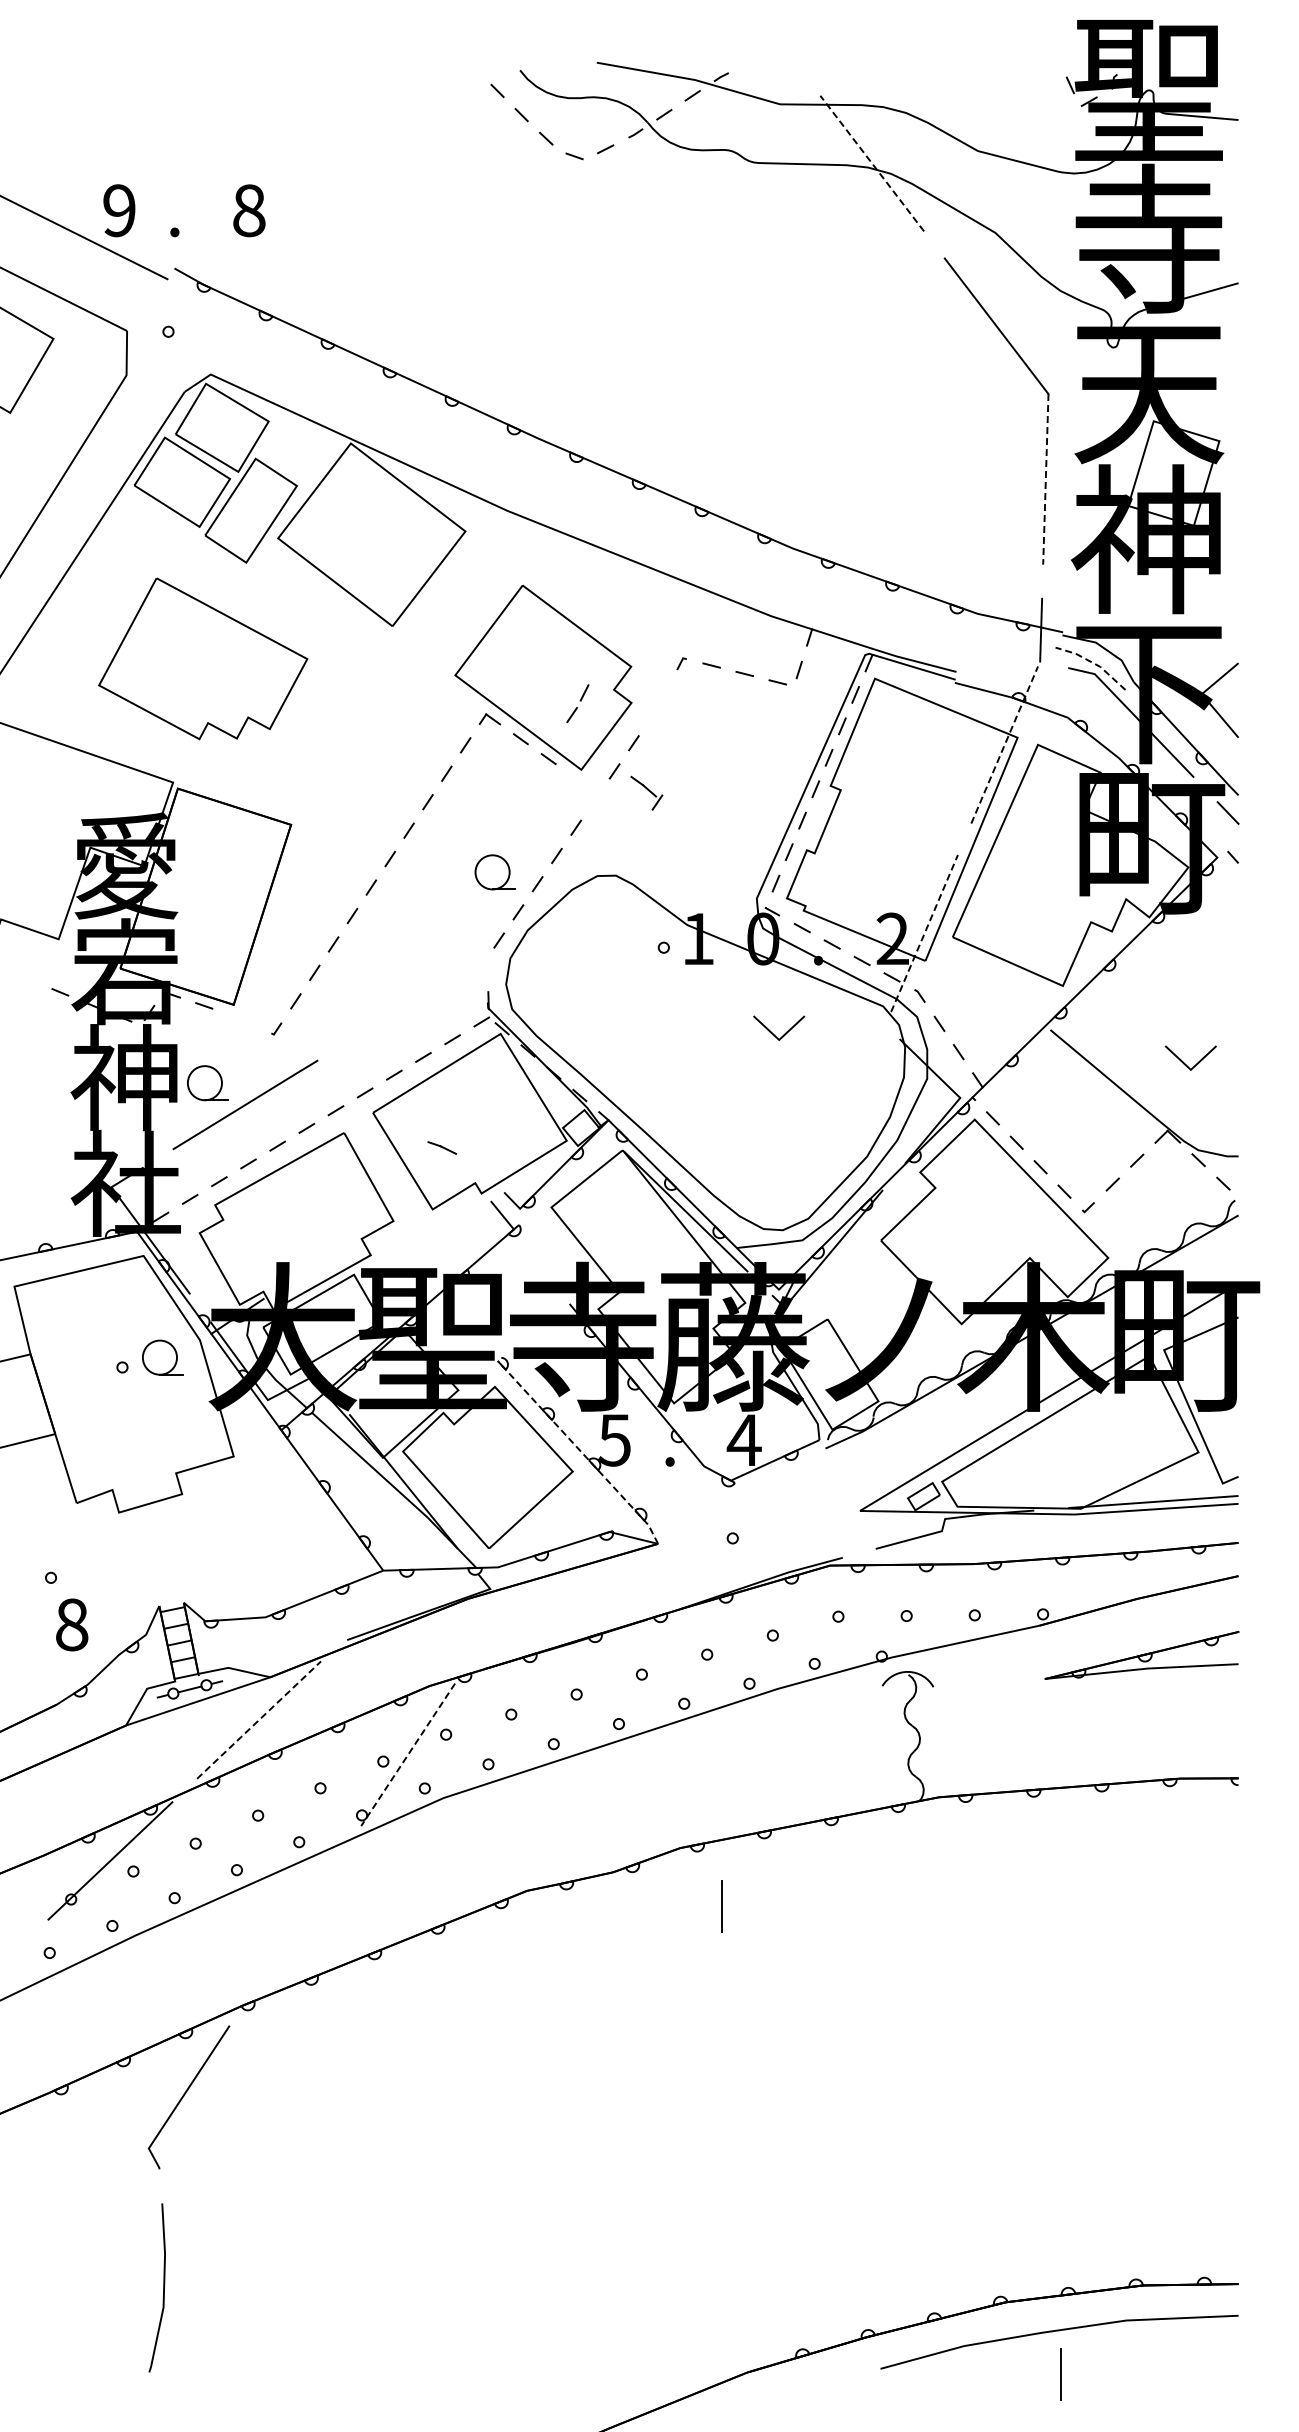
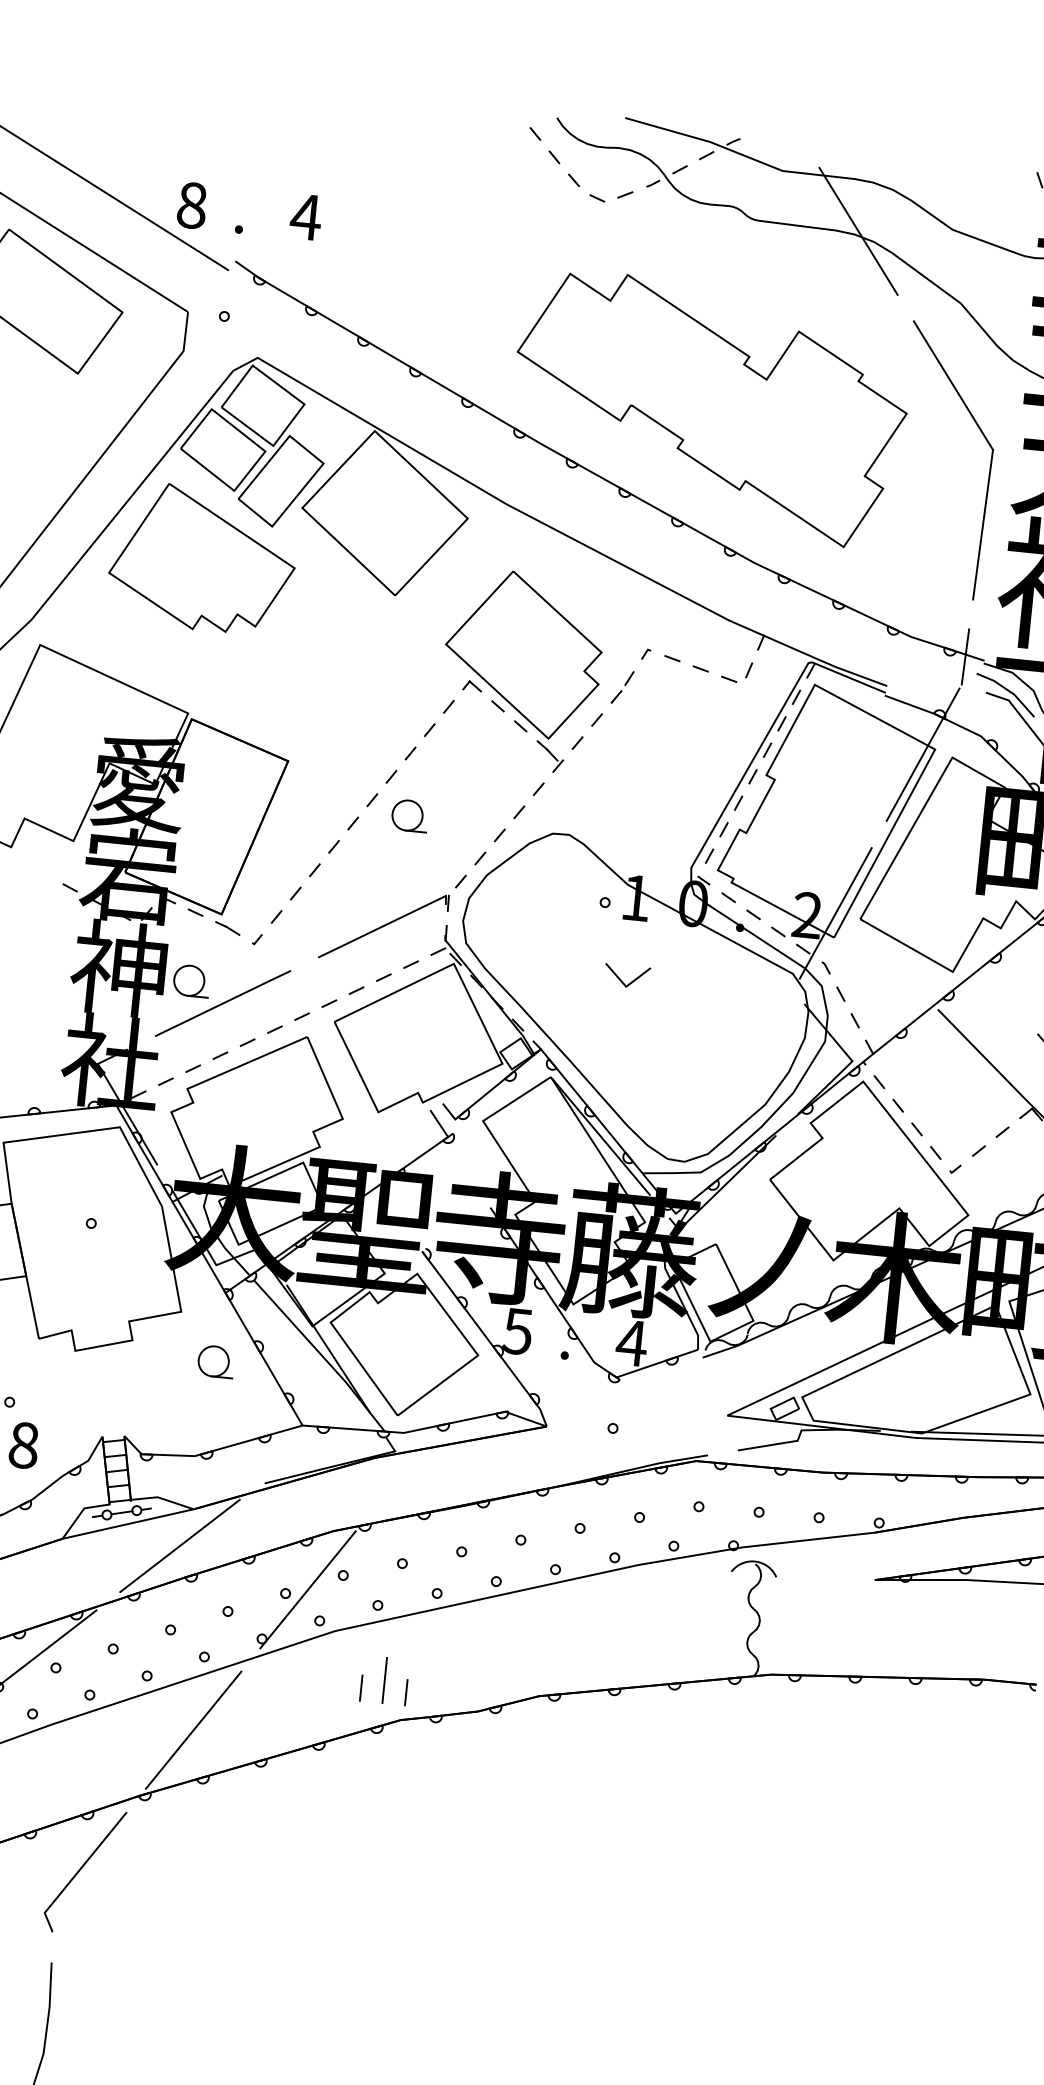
line: (872, 163) -> (858, 231), dashed -> solid
text: (119, 210) -> (192, 205), 9 -> 8
text: (248, 210) -> (305, 216), 8 -> 4
part: (724, 379) -> (709, 408), added
line: (1045, 479) -> (982, 524), dashed -> solid
part: (203, 658) -> (203, 558), moved
line: (1093, 663) -> (1008, 690), dashed -> solid
part: (577, 703) -> (622, 687), moved
line: (1004, 744) -> (923, 754), dashed -> solid
part: (646, 792) -> (549, 756), moved
part: (494, 872) -> (409, 815), moved
line: (924, 934) -> (835, 914), dashed -> solid
part: (417, 999) -> (383, 926), added
line: (785, 1032) -> (632, 980), moved
line: (442, 1147) -> (228, 928), moved
part: (162, 1357) -> (216, 1361), moved
line: (580, 1451) -> (486, 1338), dashed -> solid
line: (259, 1719) -> (180, 1545), dashed -> solid
line: (407, 1755) -> (307, 1590), dashed -> solid
line: (479, 1859) -> (361, 1688), added
line: (530, 1859) -> (406, 1692), added
line: (721, 1906) -> (384, 1680), moved
line: (295, 1925) -> (193, 1729), added

